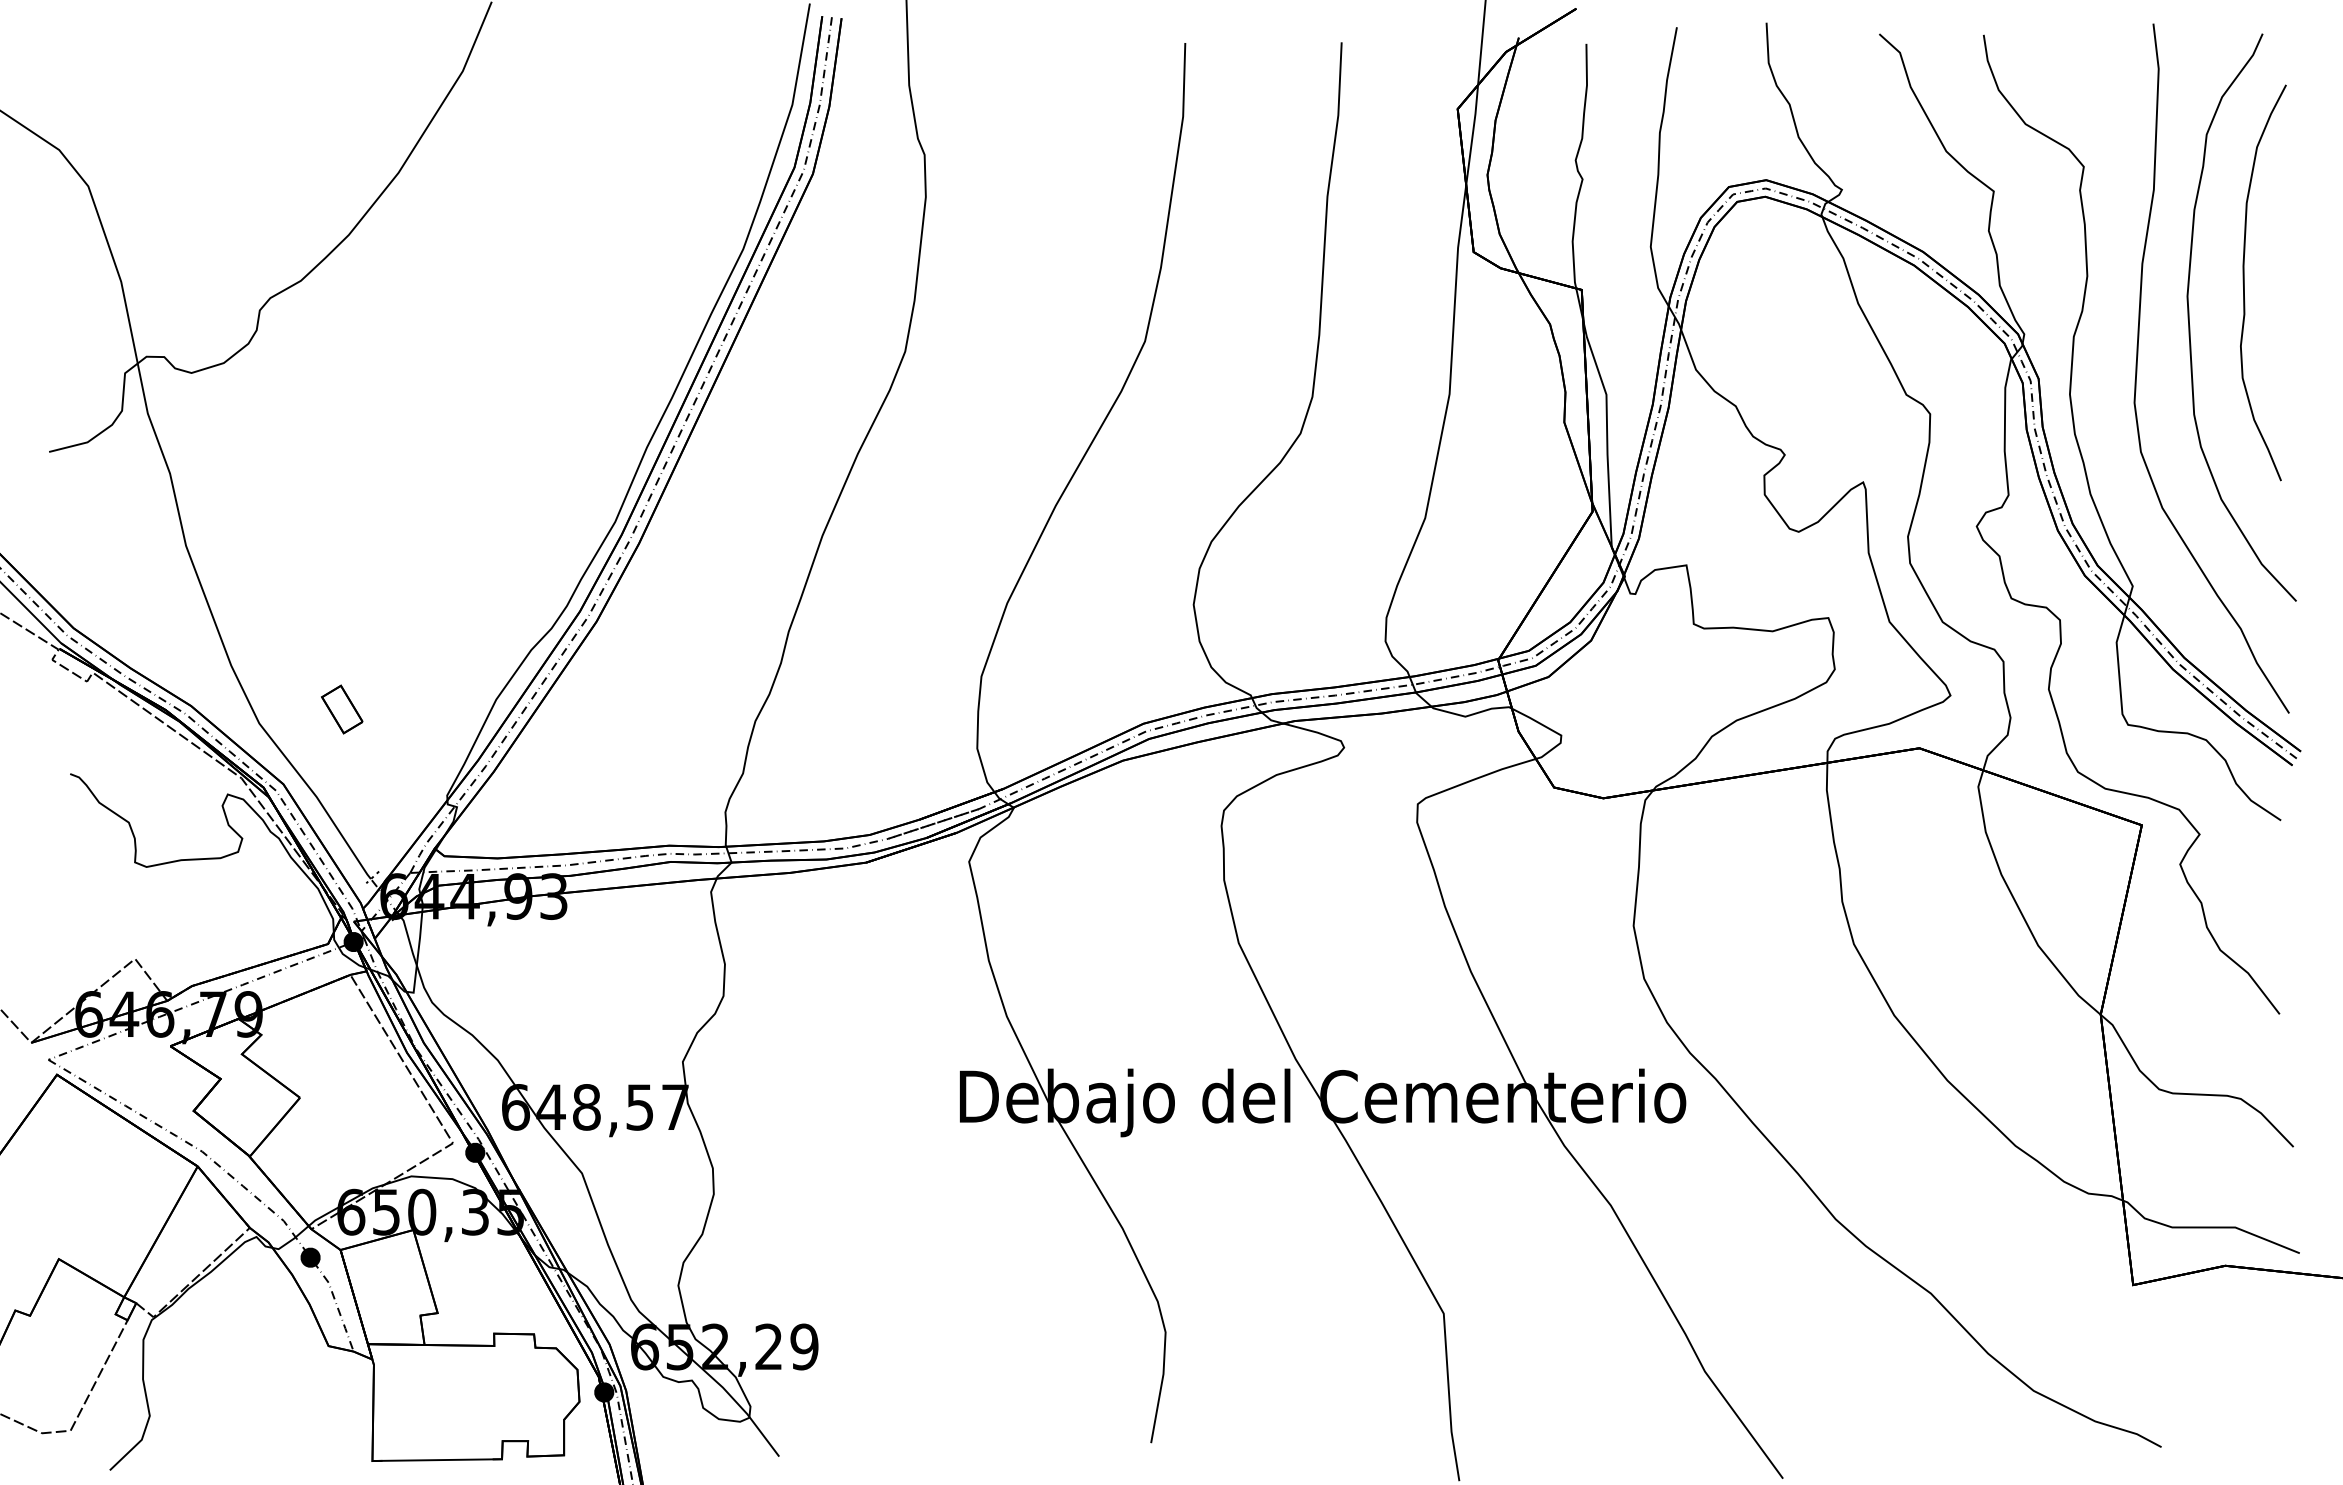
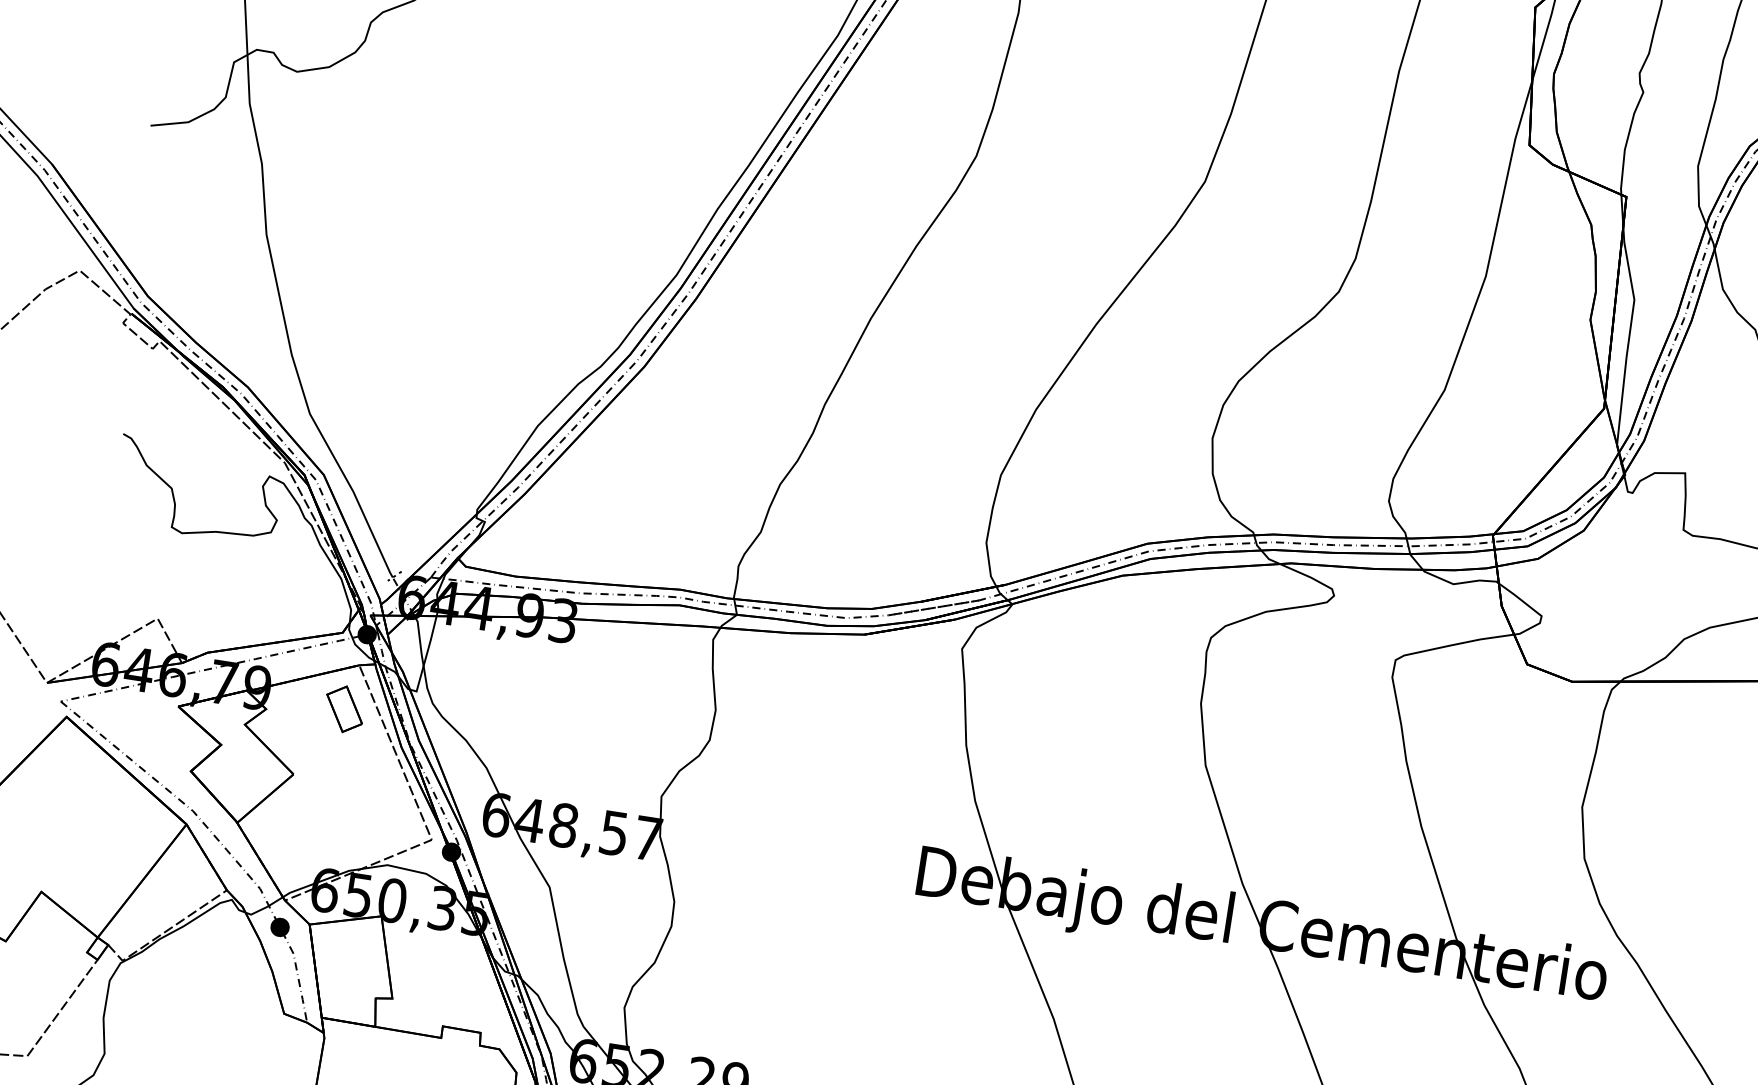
part: (342, 709) -> (344, 709), moved

